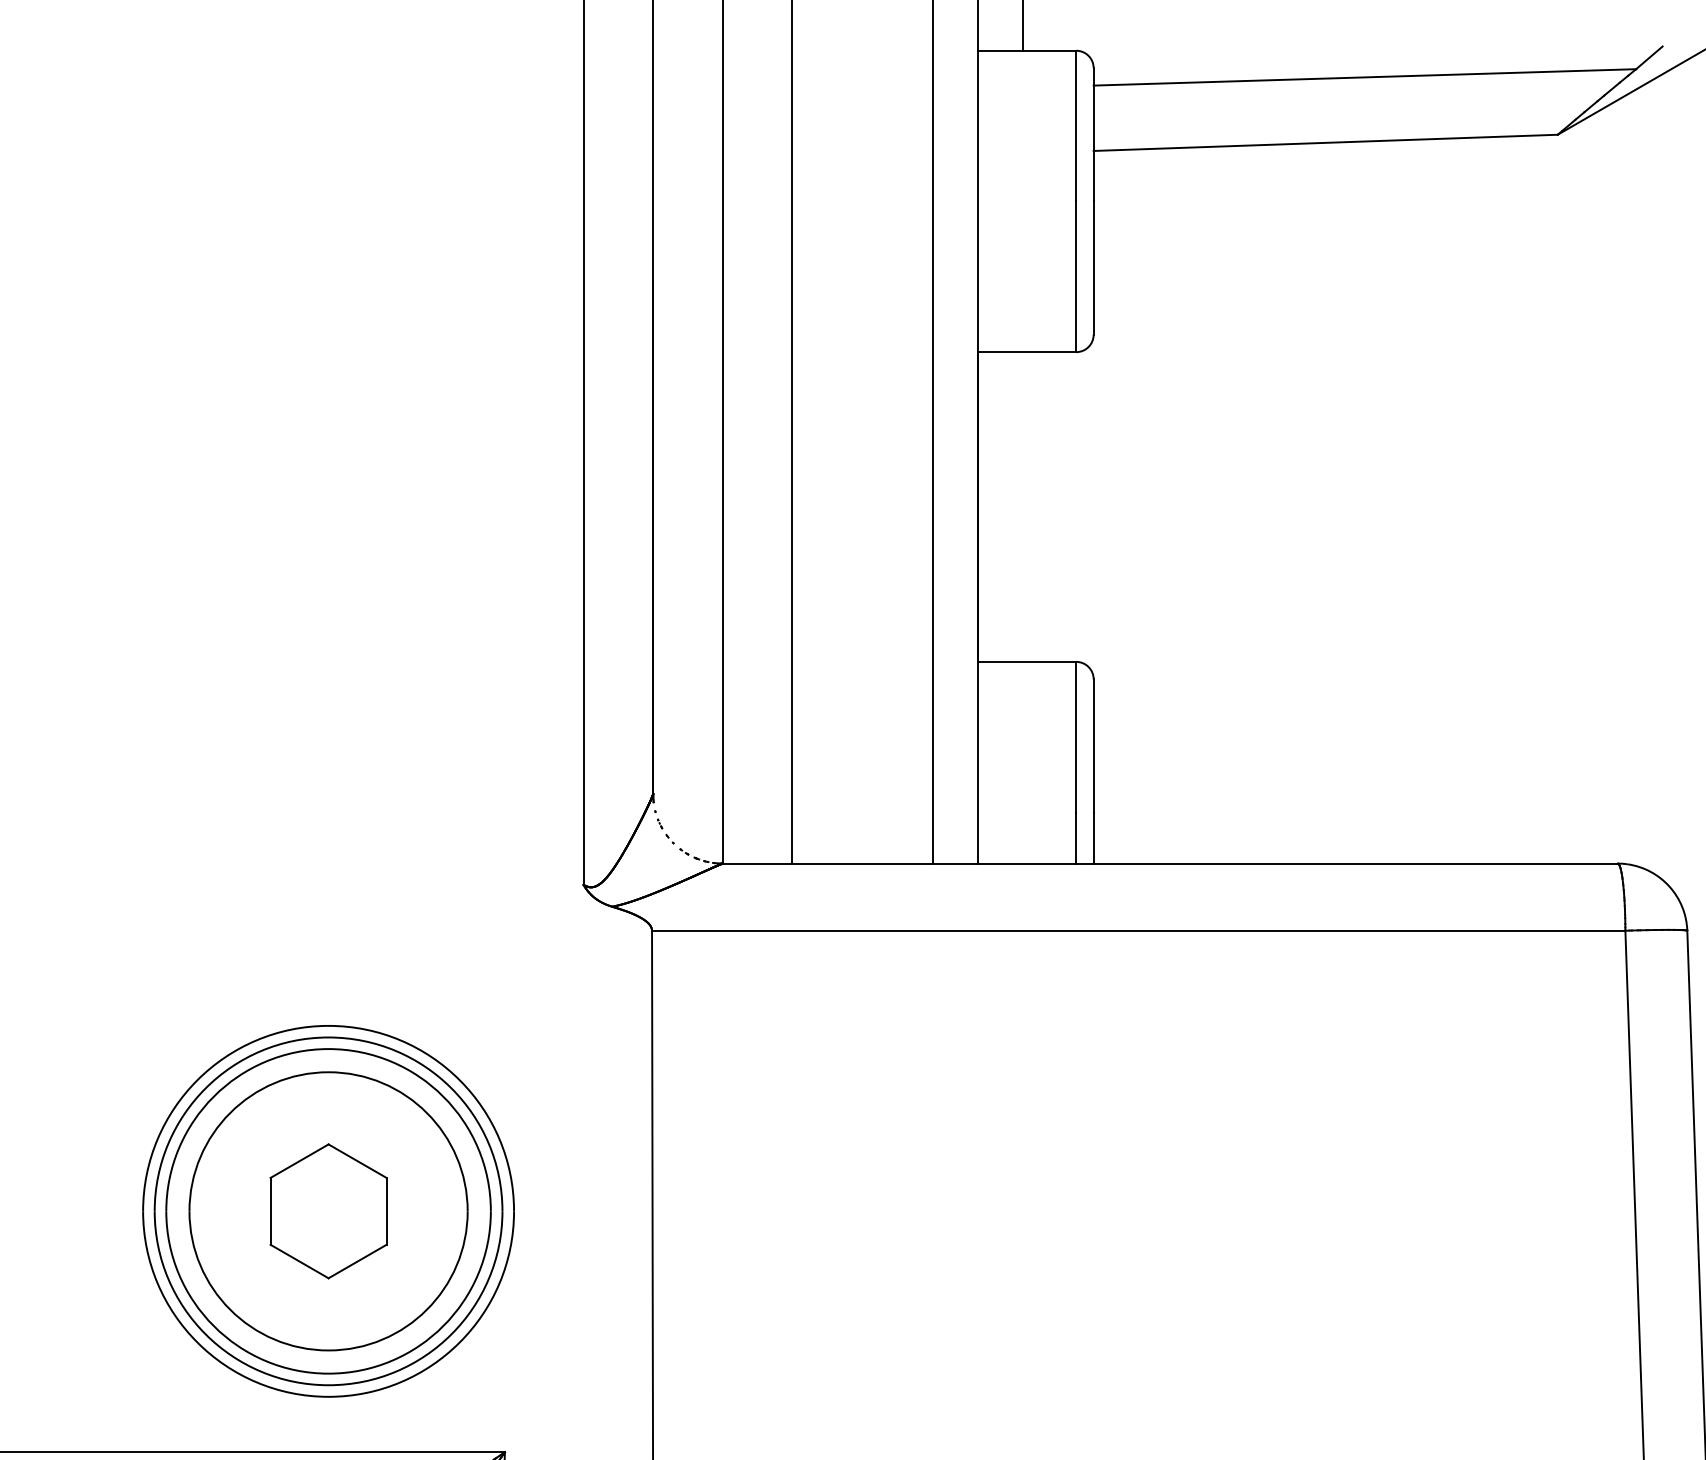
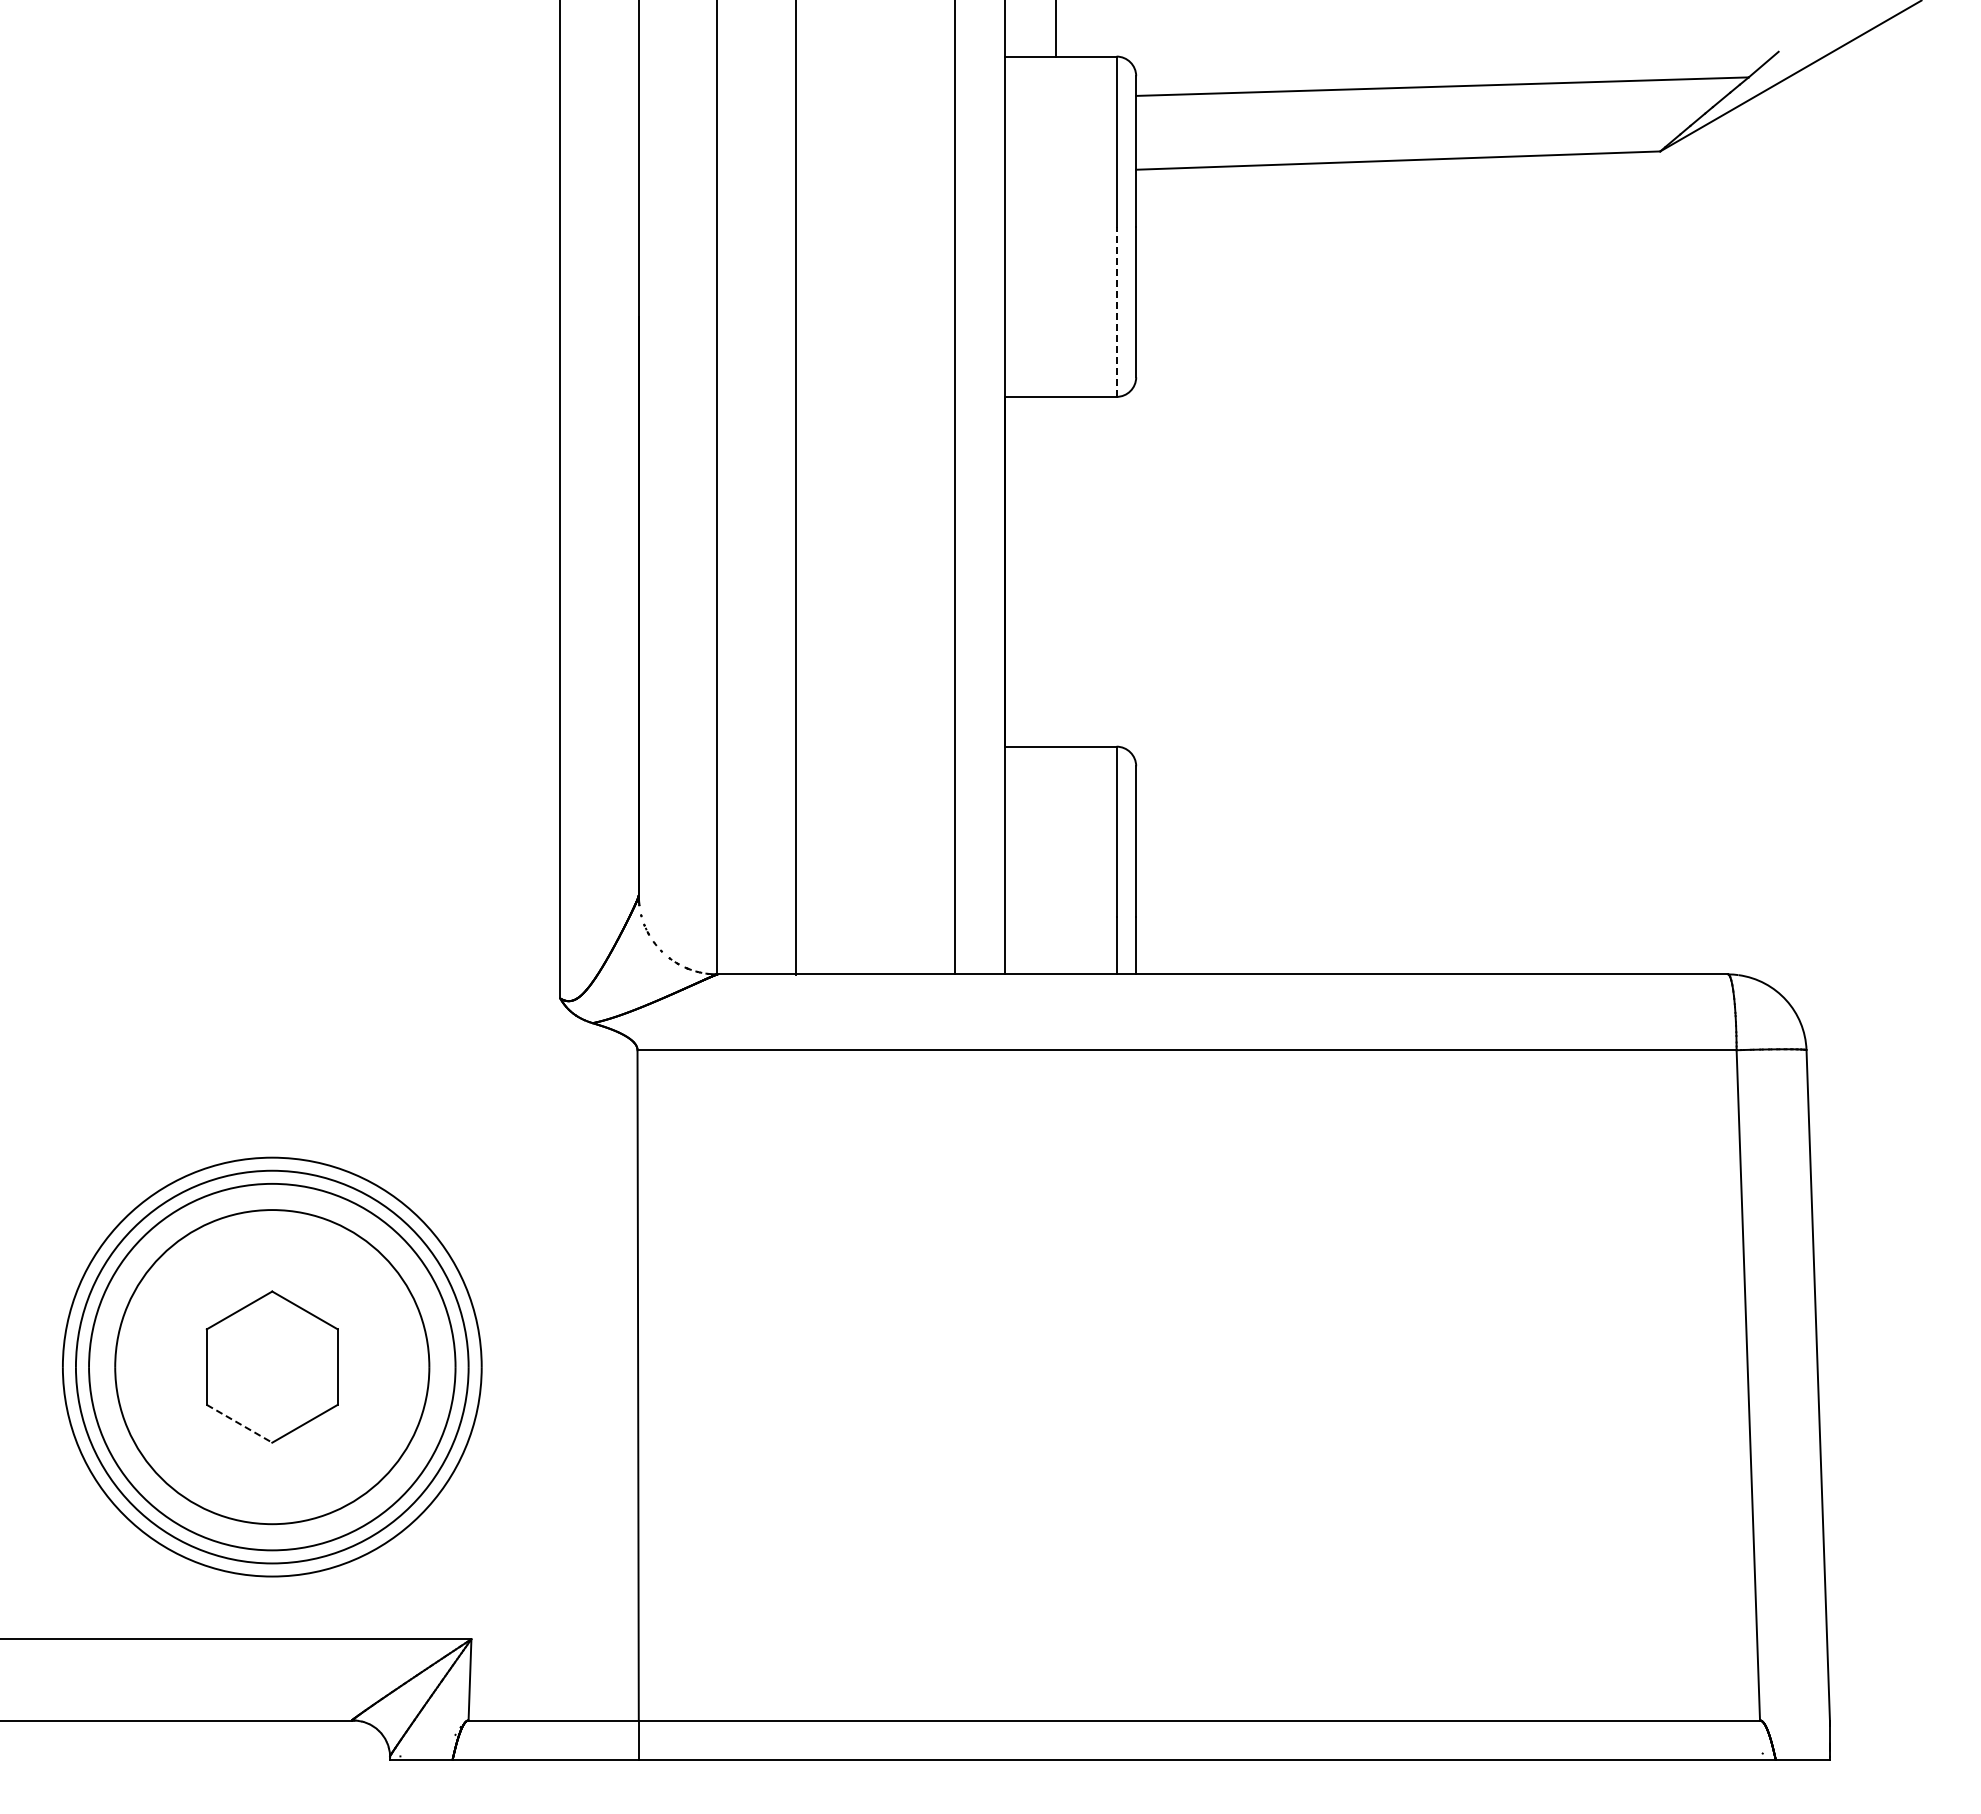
line: (1076, 276) -> (1116, 311), solid -> dashed
line: (299, 1261) -> (239, 1423), solid -> dashed

